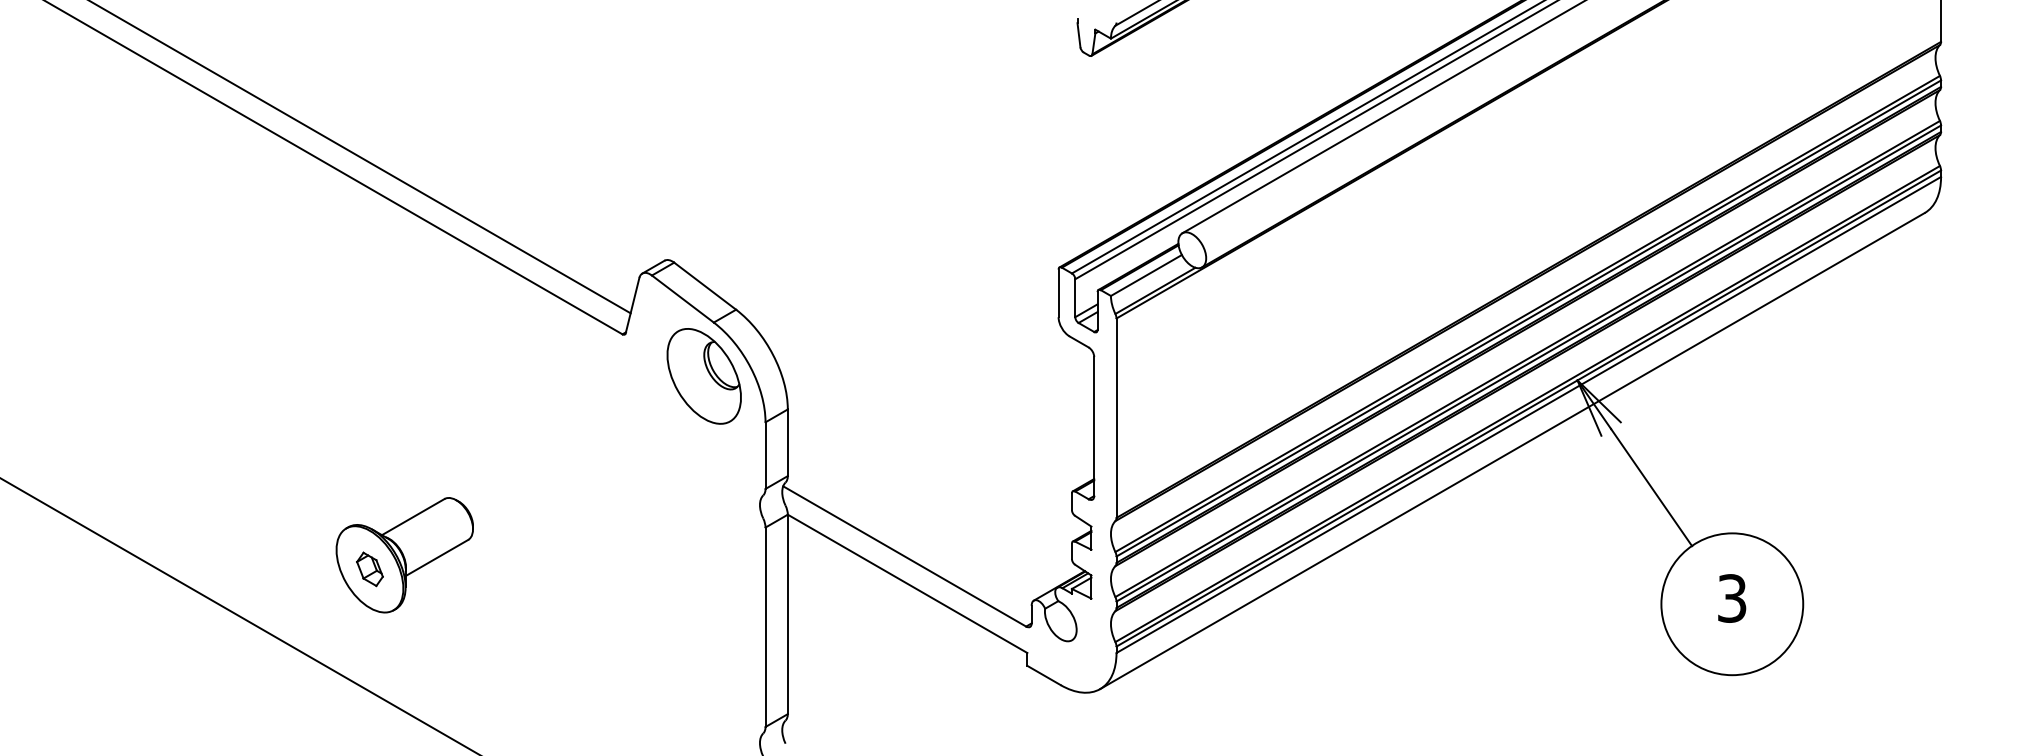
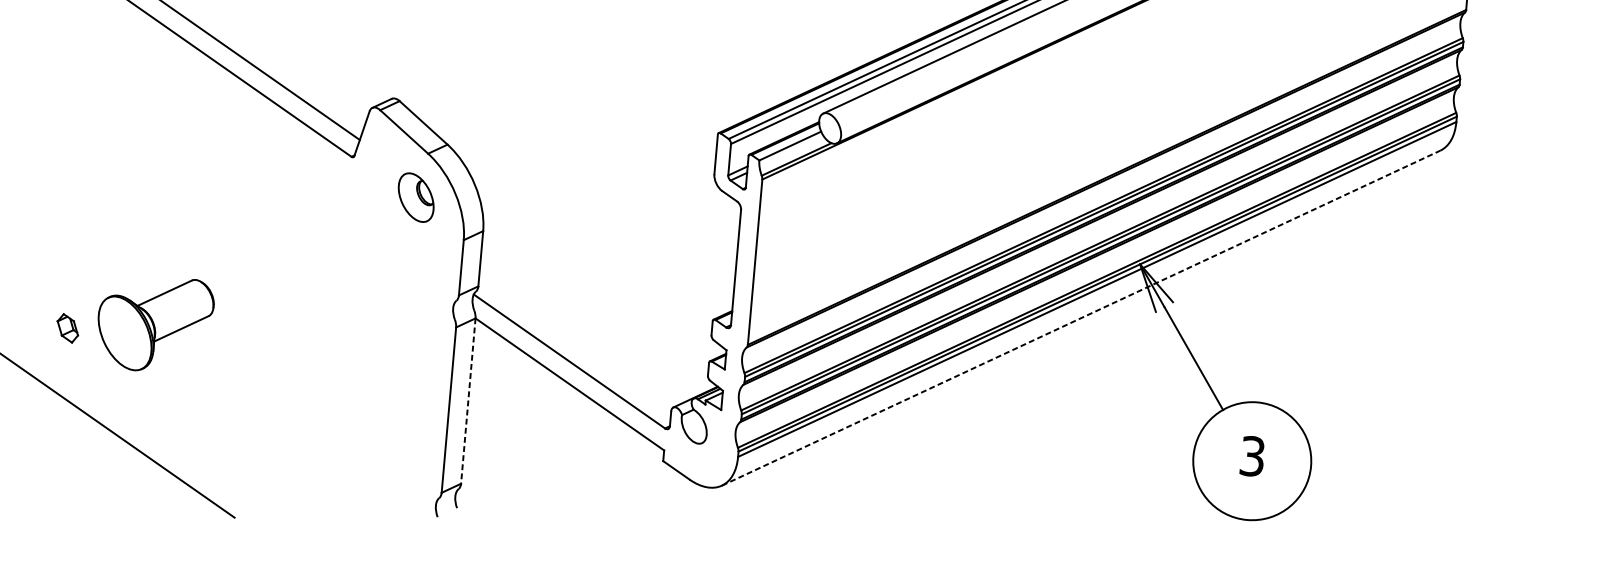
part: (703, 376) -> (415, 197), size x0.6
line: (1512, 450) -> (1081, 317), solid -> dashed
part: (369, 569) -> (67, 328), moved
line: (787, 614) -> (468, 401), solid -> dashed

